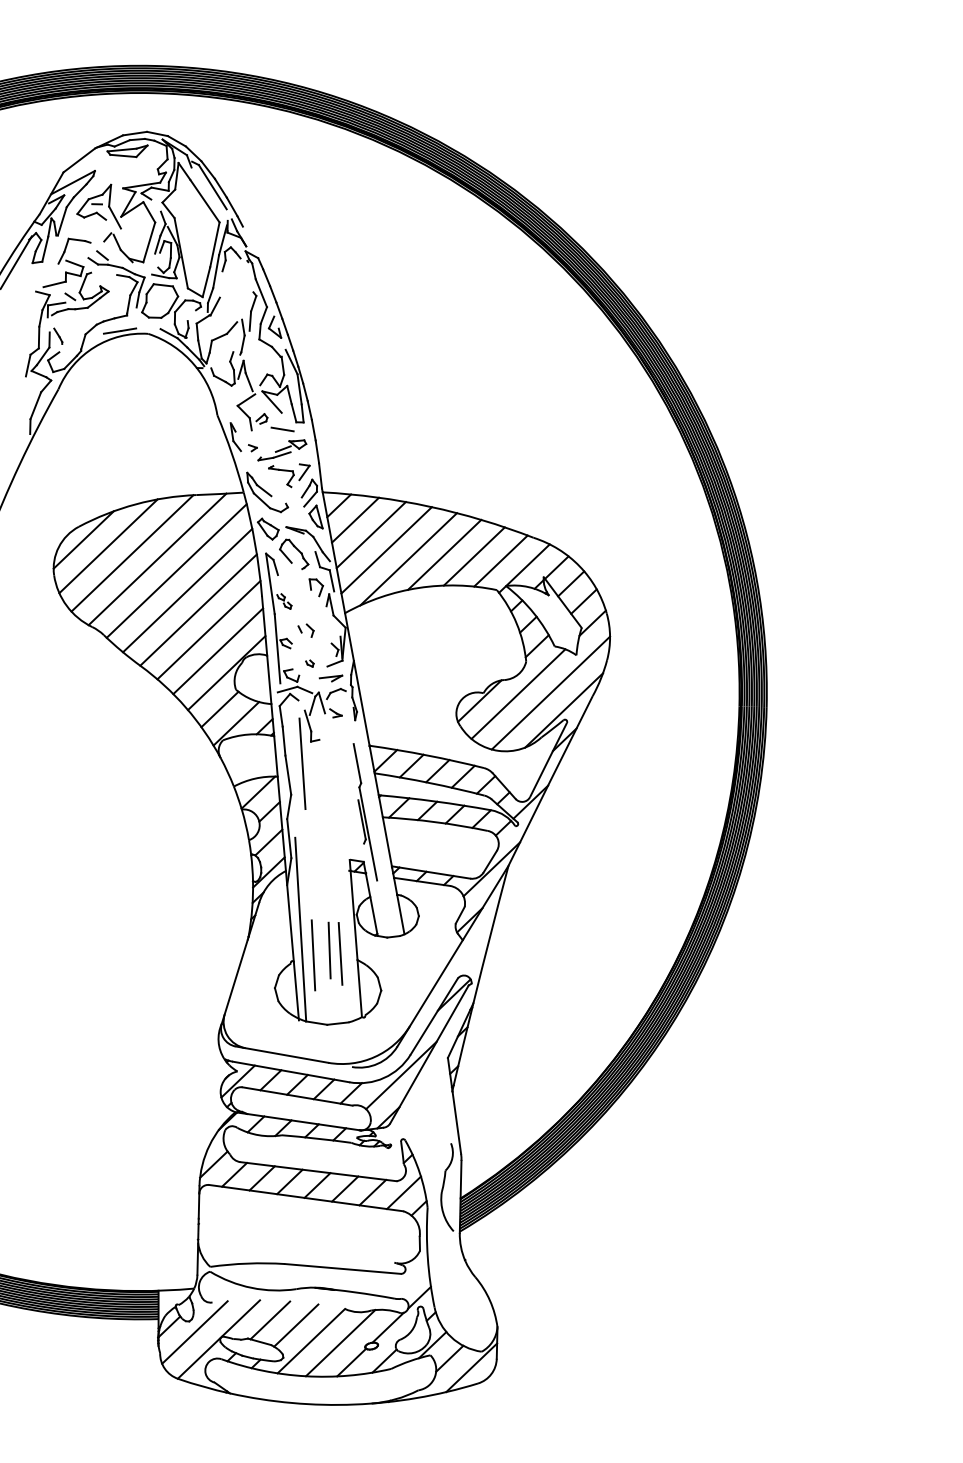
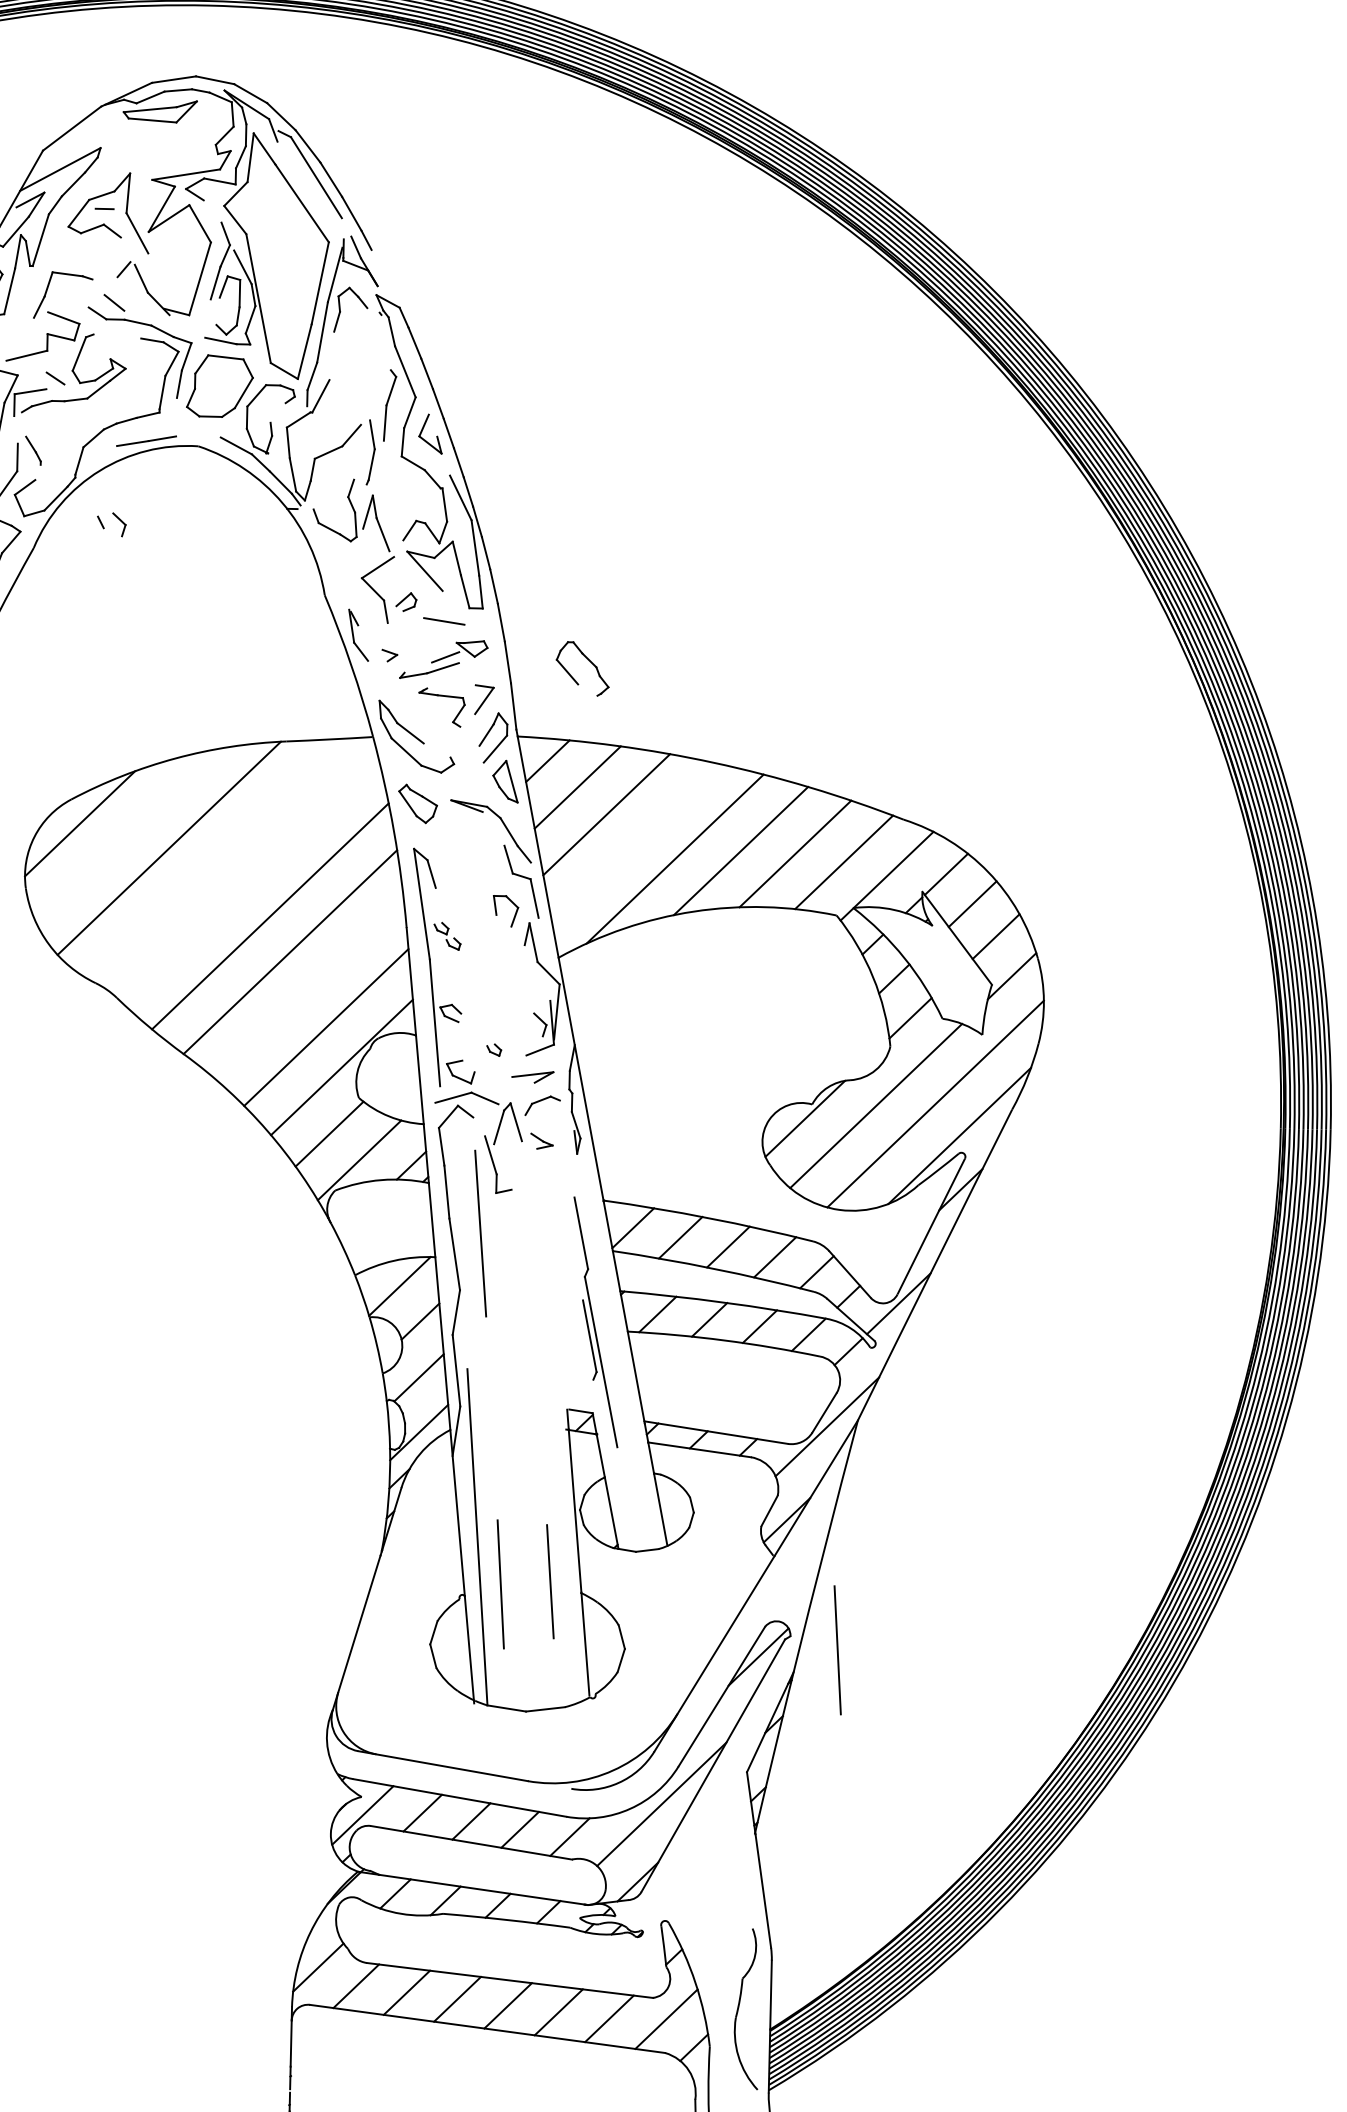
line: (108, 546) -> (125, 835), removed
line: (386, 550) -> (634, 842), removed
part: (294, 554) -> (583, 669), moved
line: (157, 559) -> (215, 859), removed
line: (176, 570) -> (249, 879), removed
line: (208, 629) -> (308, 987), removed
part: (305, 630) -> (110, 524), moved
line: (329, 950) -> (530, 1575), removed
line: (497, 991) -> (837, 1650), added

